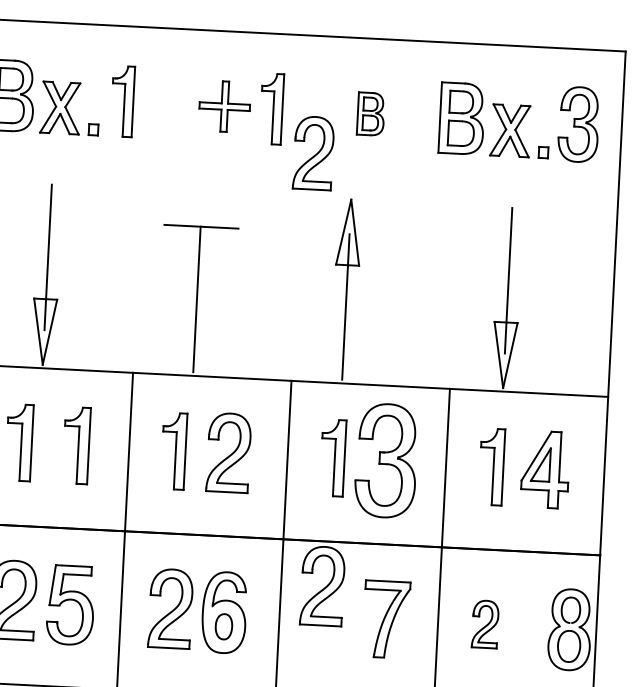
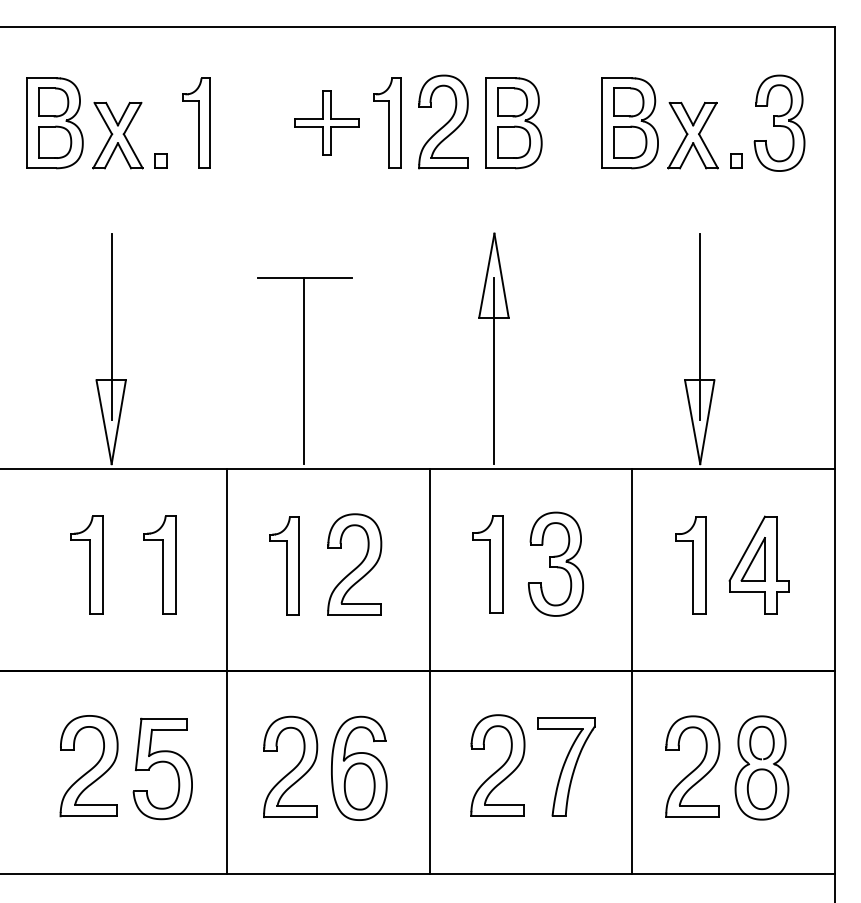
part: (370, 114) -> (513, 123), size x1.67
part: (313, 152) -> (443, 121), moved
part: (386, 460) -> (555, 563), size x0.71
part: (322, 586) -> (497, 765), moved
part: (485, 624) -> (692, 766), size x1.67
part: (223, 626) -> (359, 786), size x1.43
part: (569, 629) -> (761, 767), moved

